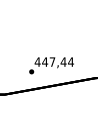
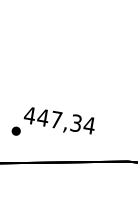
text: (63, 61) -> (76, 122), 447,44 -> 447,34

